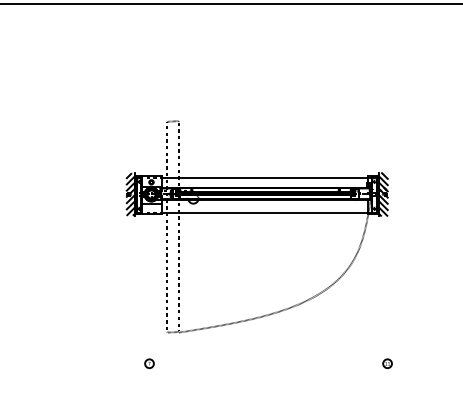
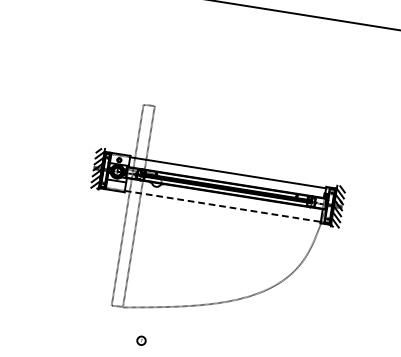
line: (265, 212) -> (223, 206), solid -> dashed
part: (149, 363) -> (141, 340), moved

